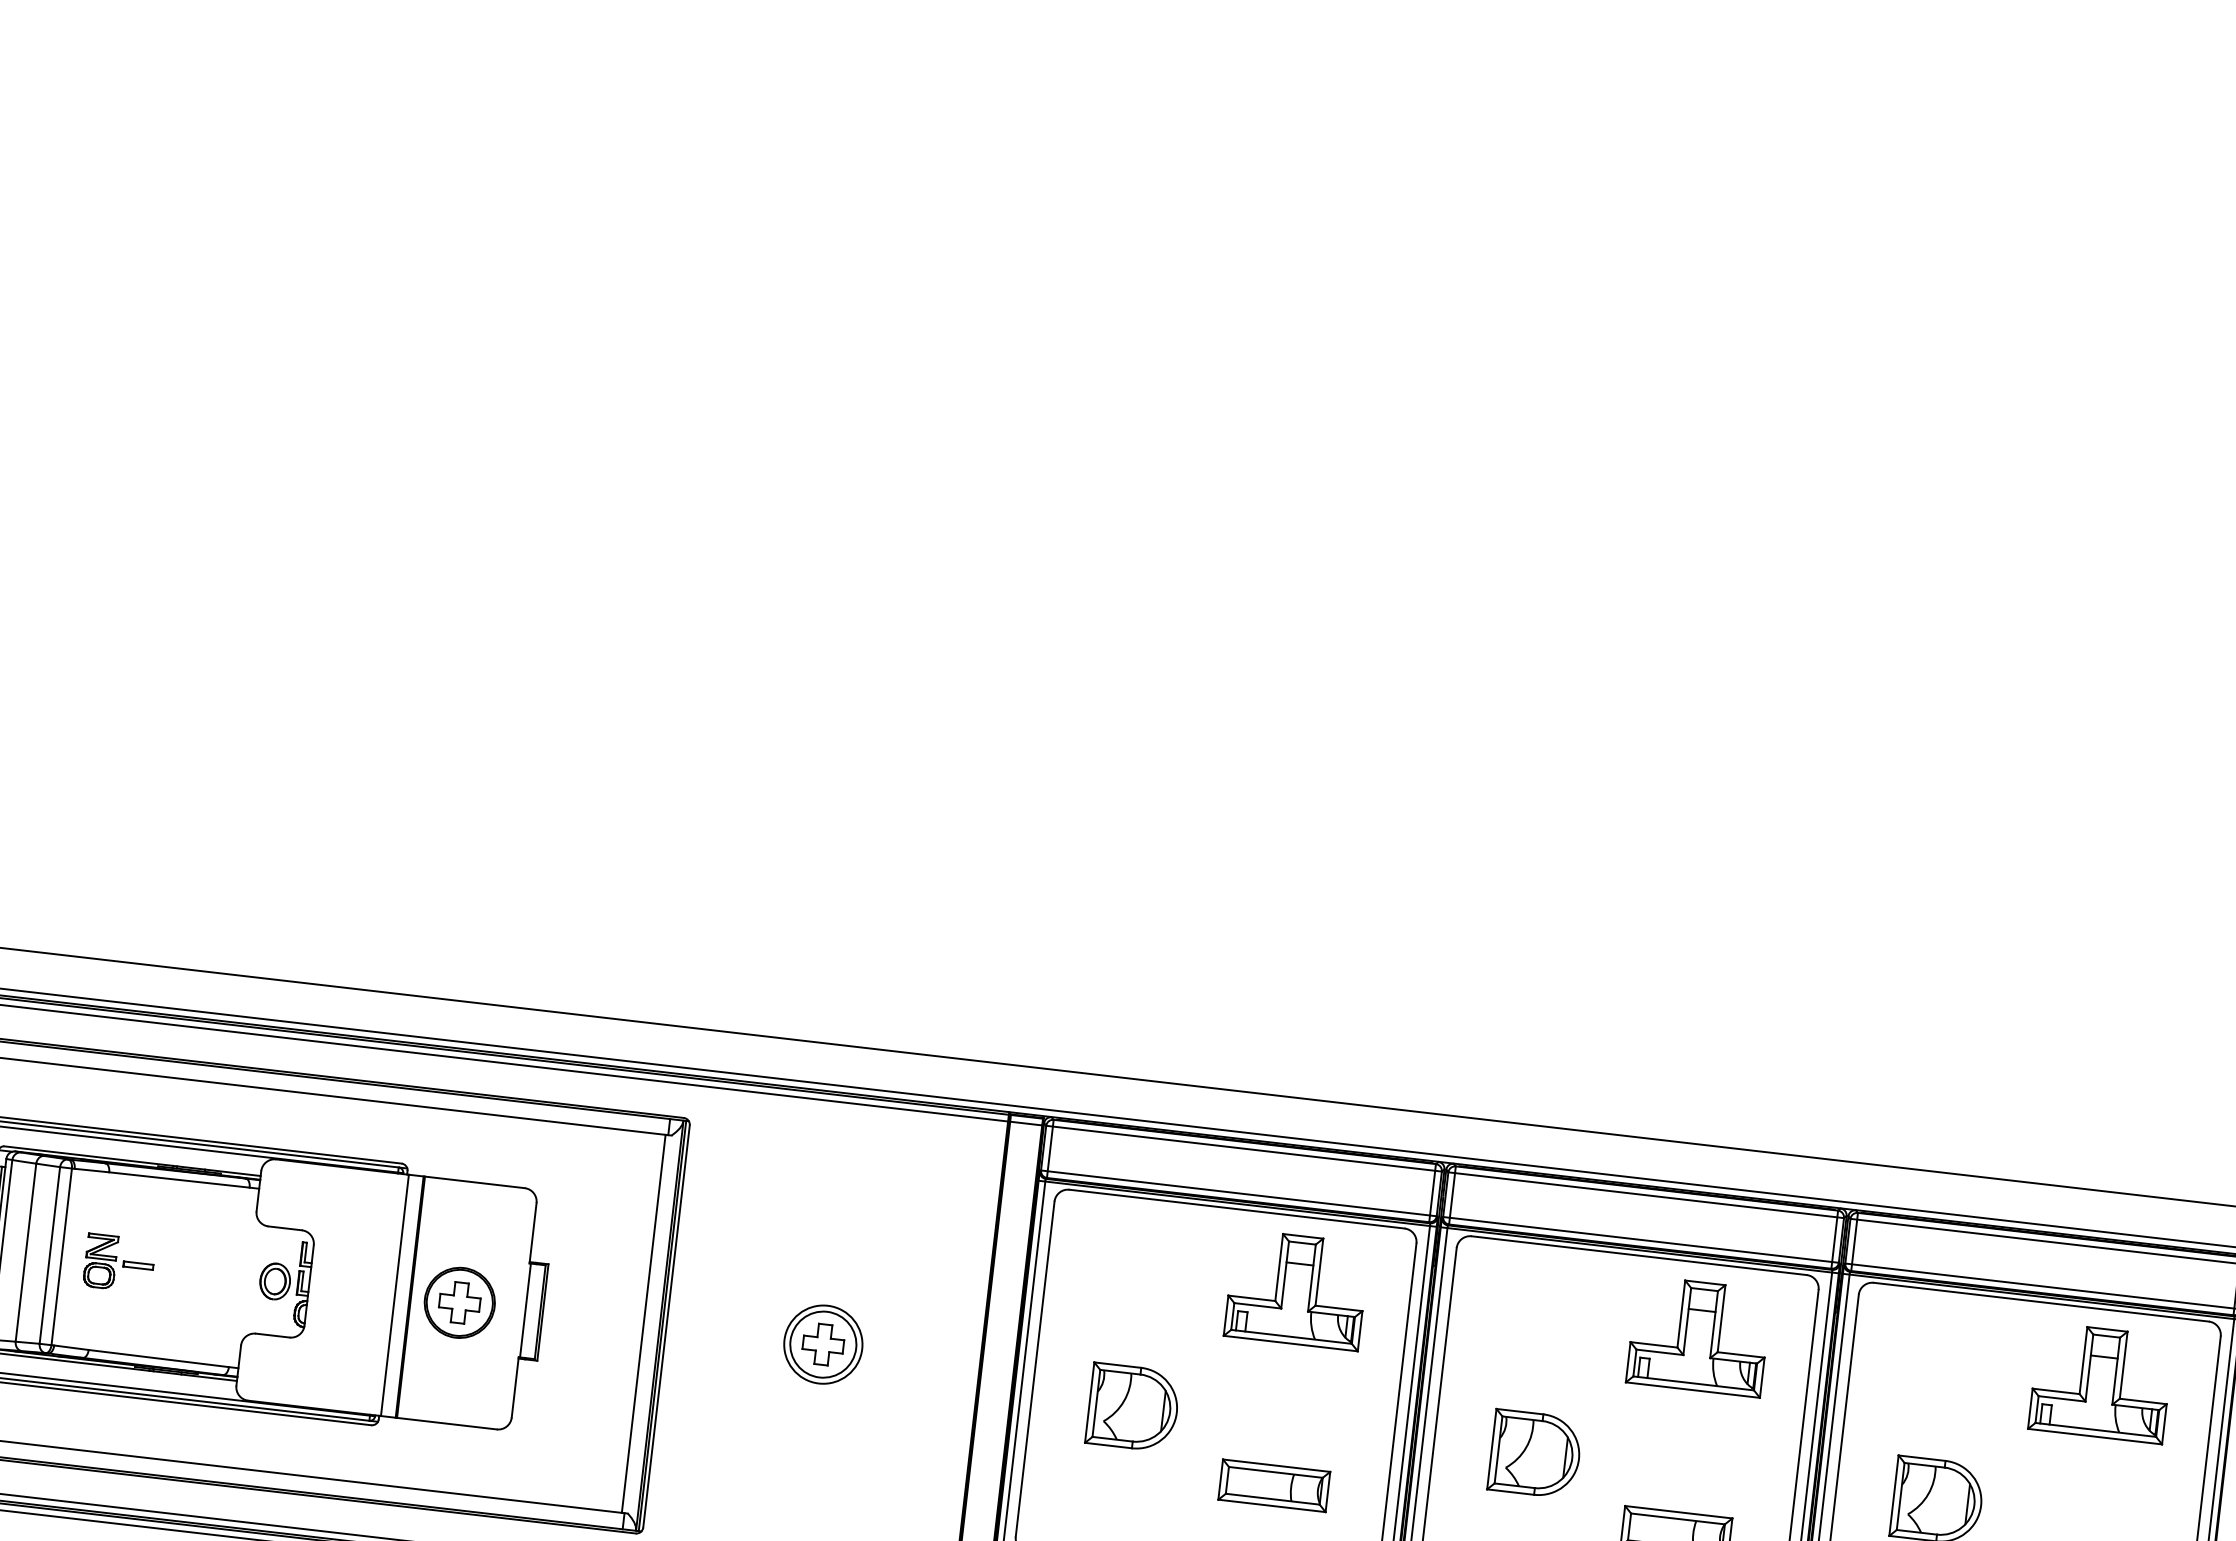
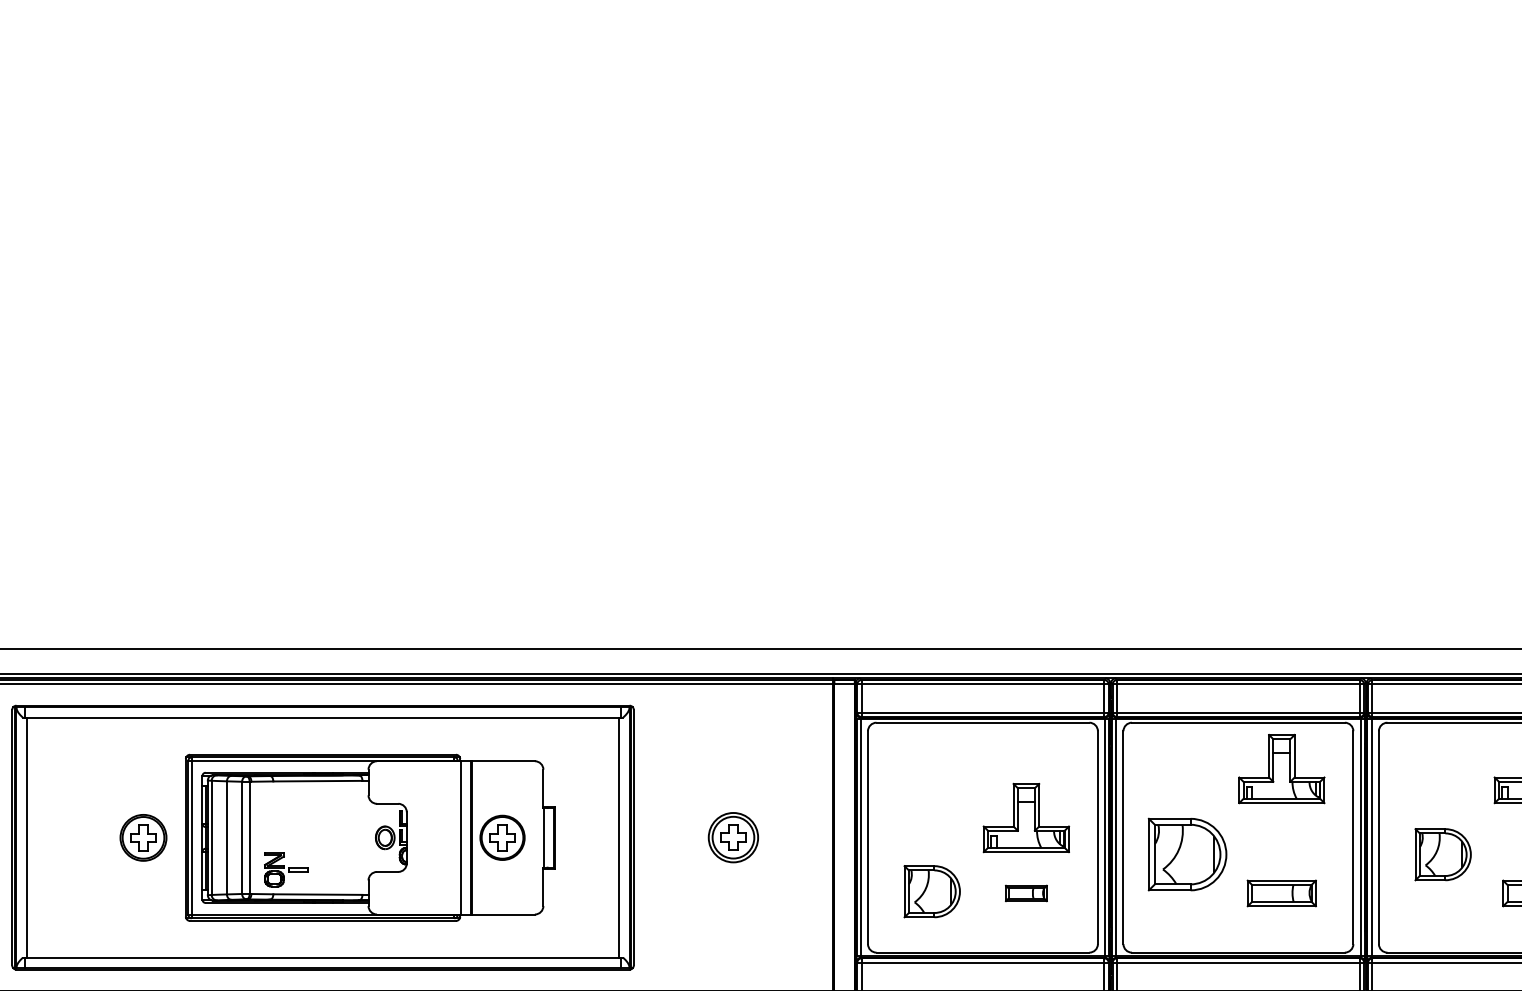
part: (119, 1262) -> (286, 869), moved
part: (1295, 1288) -> (1025, 817), moved
part: (1132, 1407) -> (931, 891), moved
part: (1535, 1453) -> (1187, 854), size x1.4
part: (1274, 1485) -> (1026, 893), size x0.6

